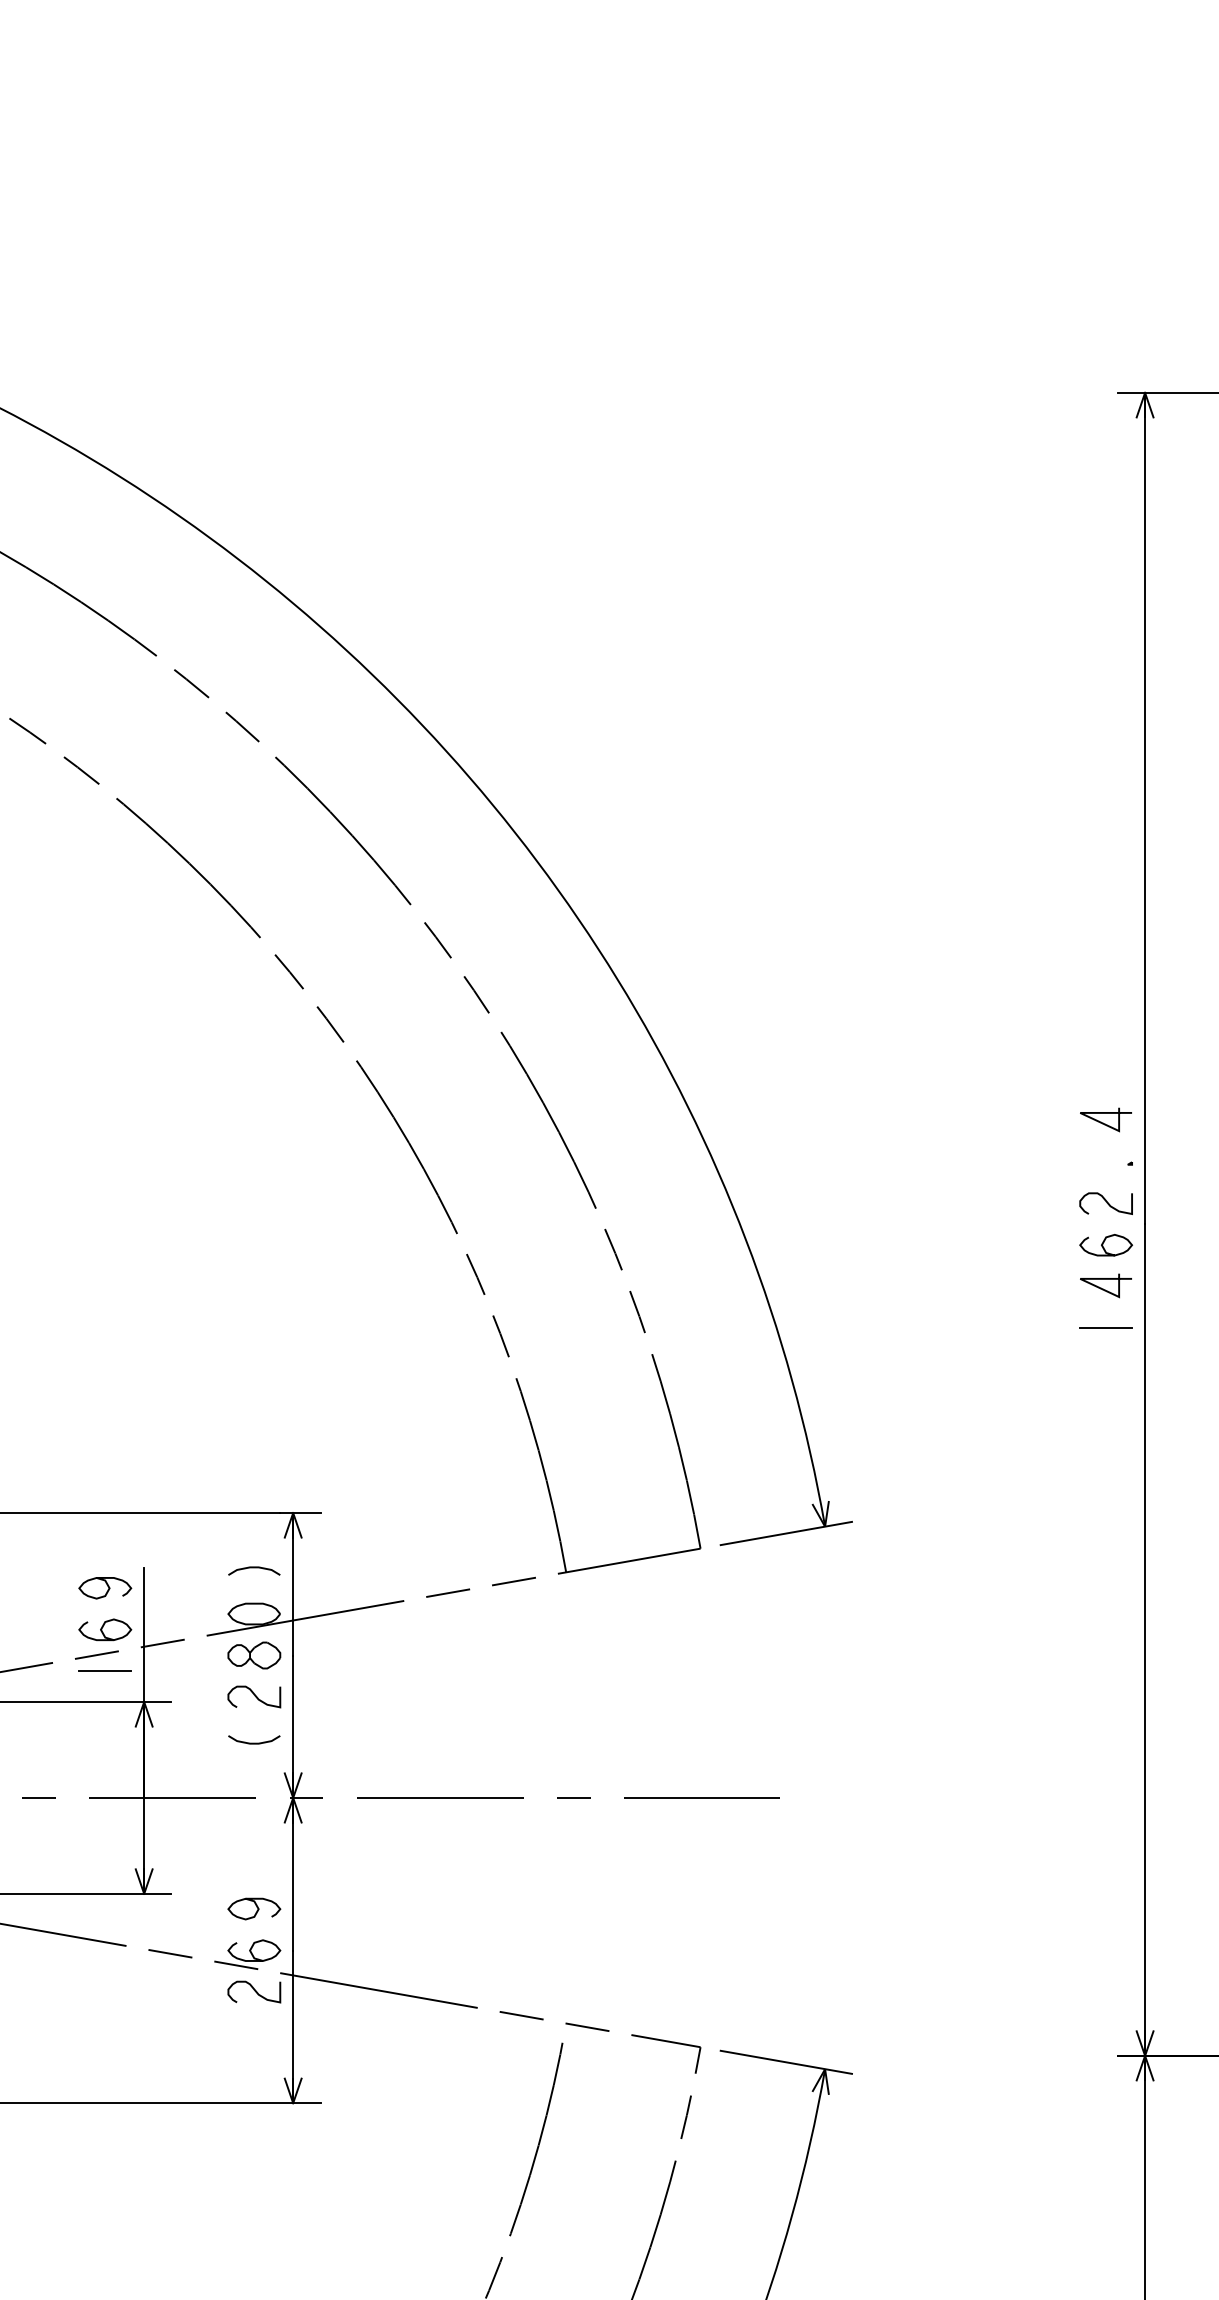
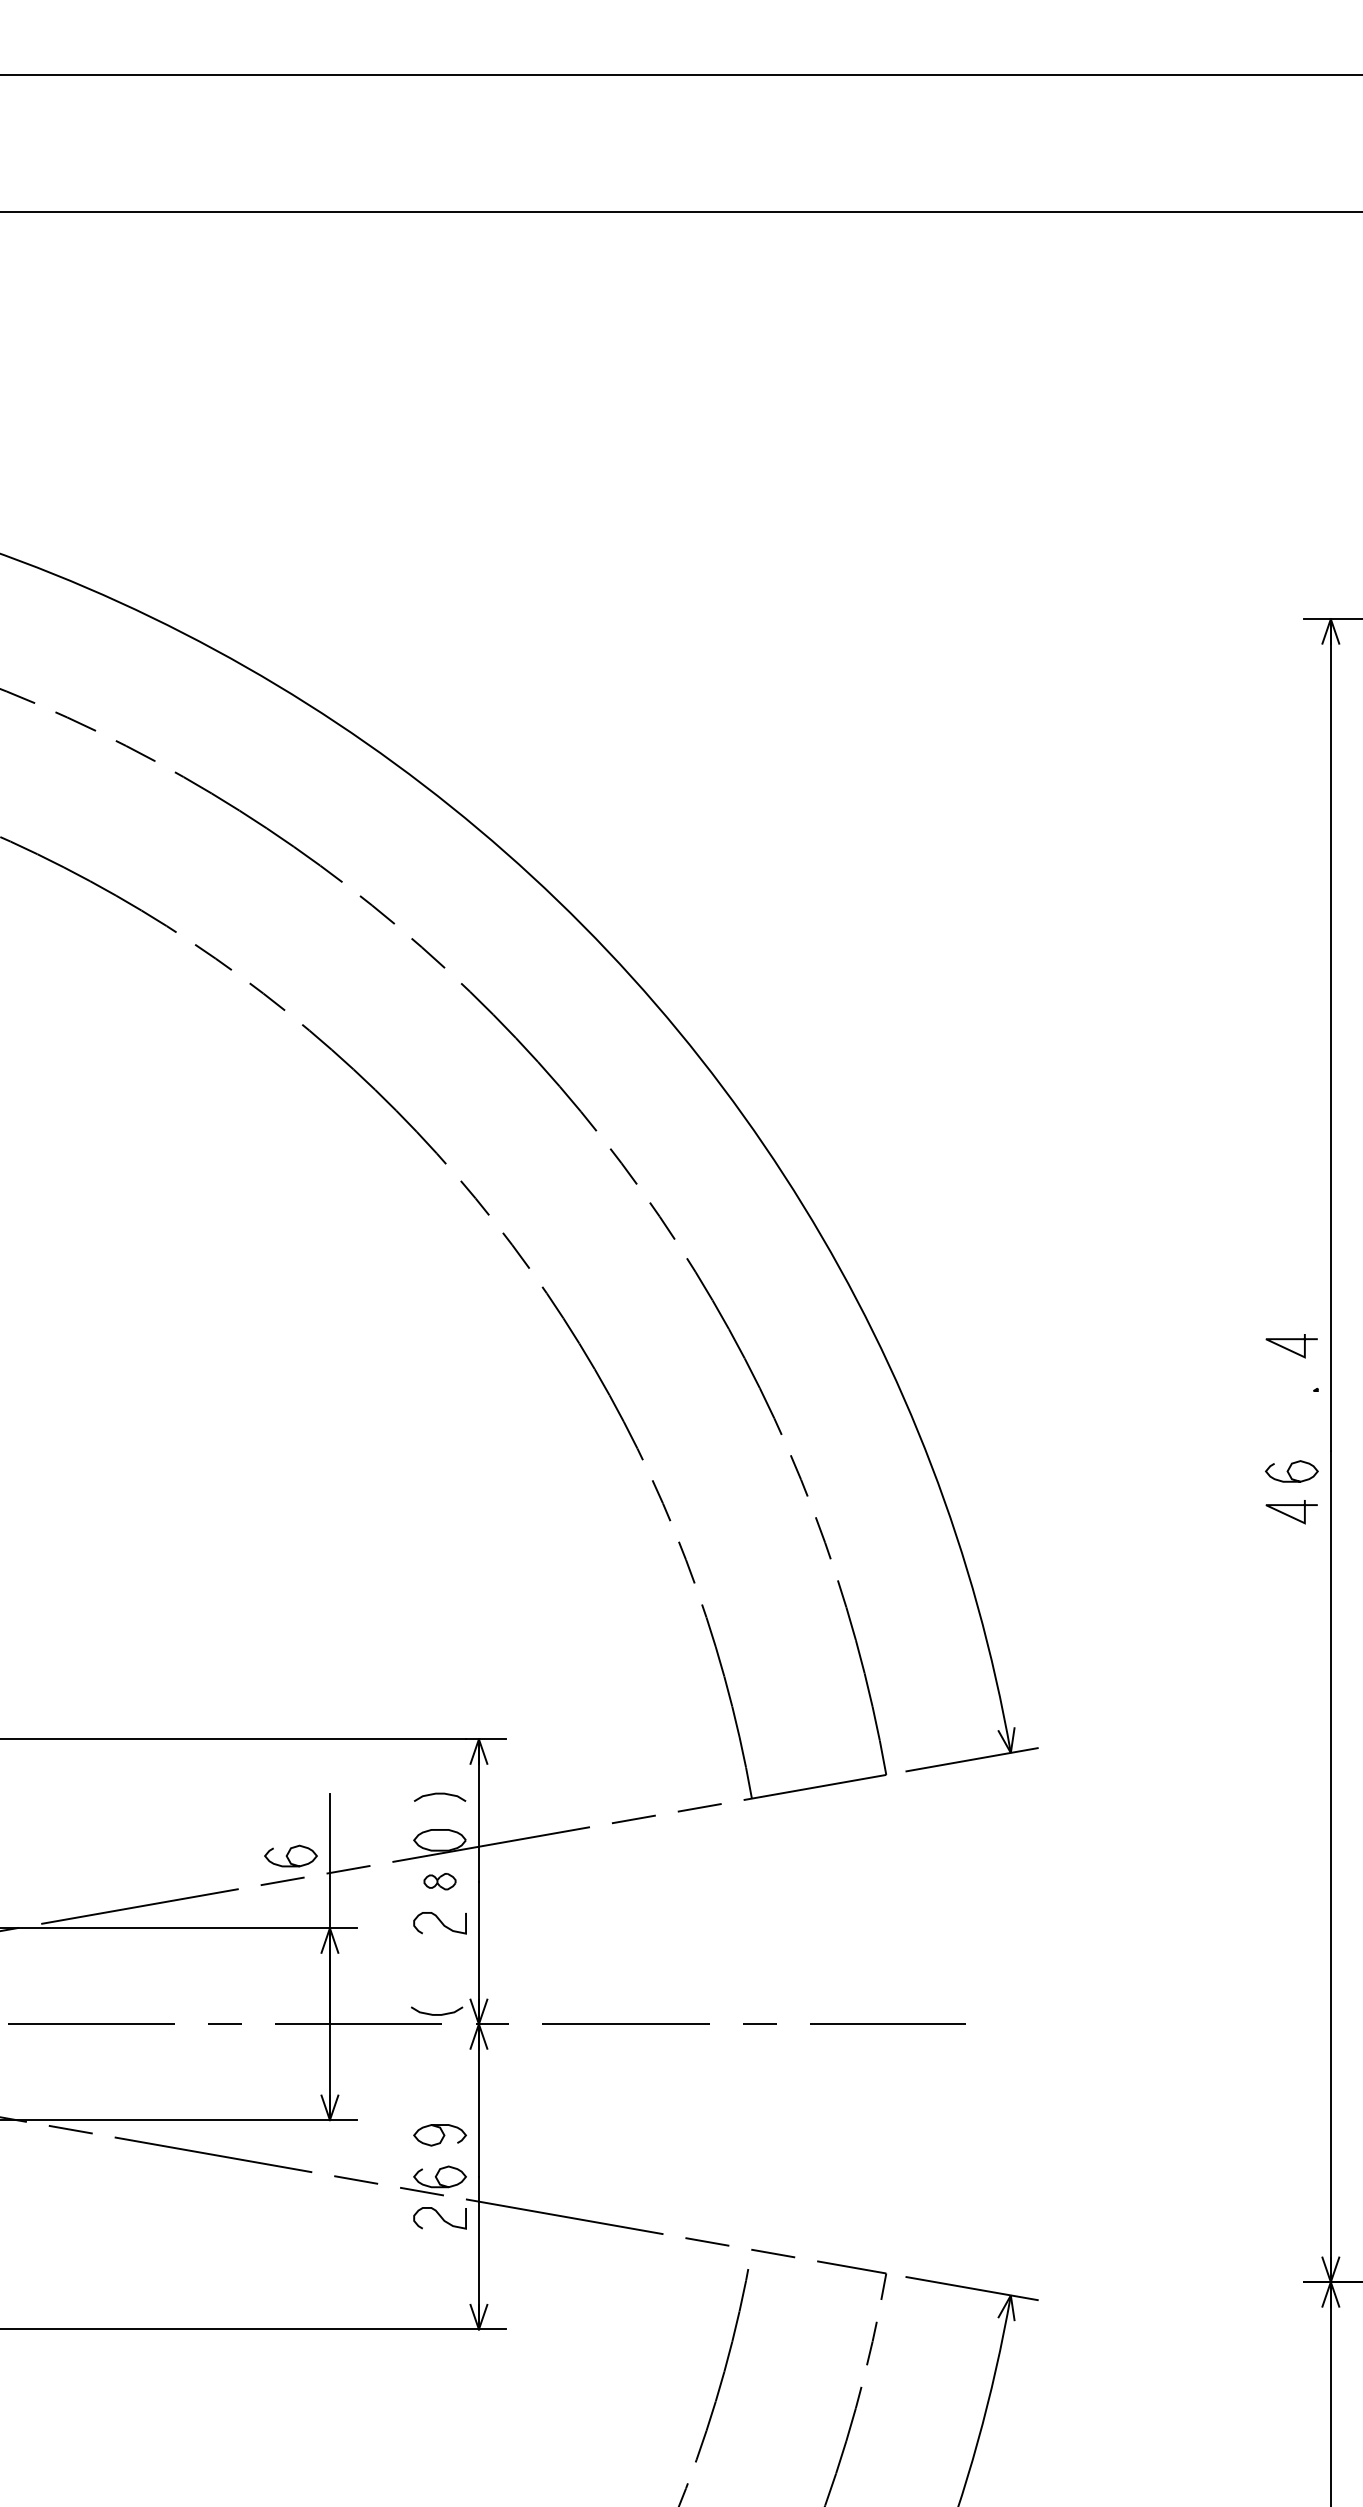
curve: (1105, 1202) -> (1291, 1428), removed
line: (1105, 1328) -> (1291, 1554), removed
curve: (107, 1587) -> (293, 1813), removed
part: (253, 1655) -> (439, 1881), size x0.6
line: (104, 1671) -> (290, 1897), removed
curve: (254, 1743) -> (437, 2014), moved

